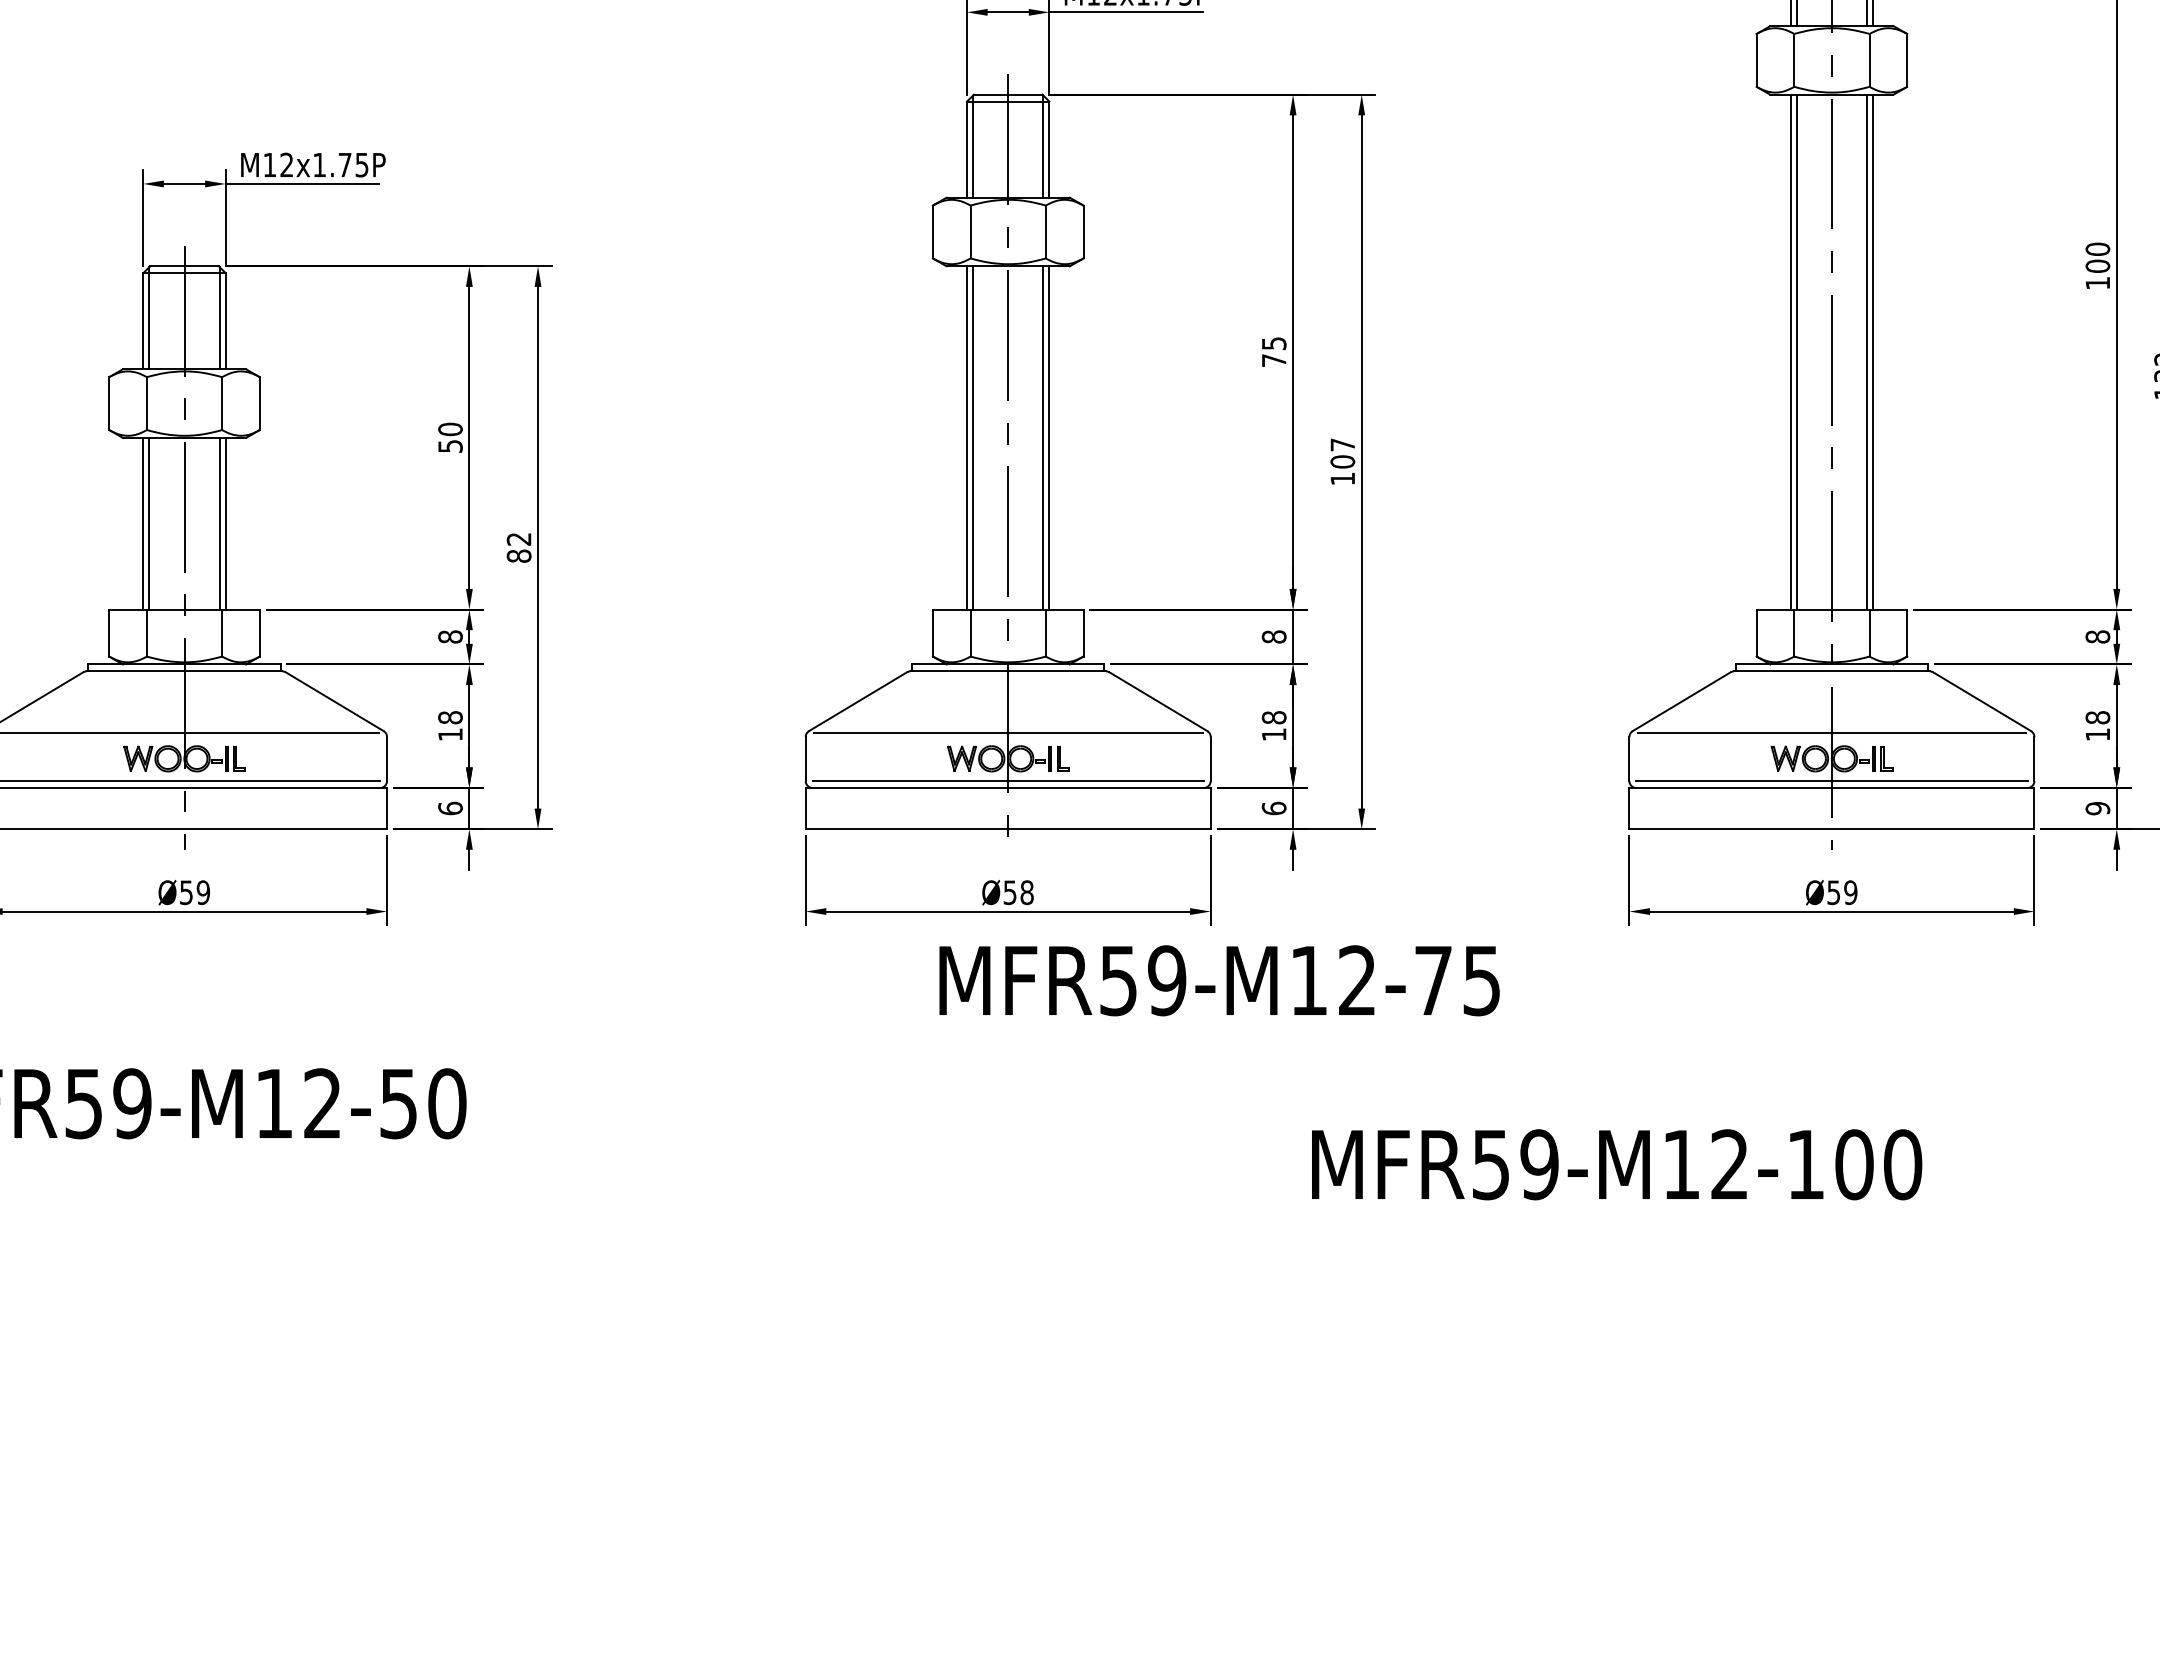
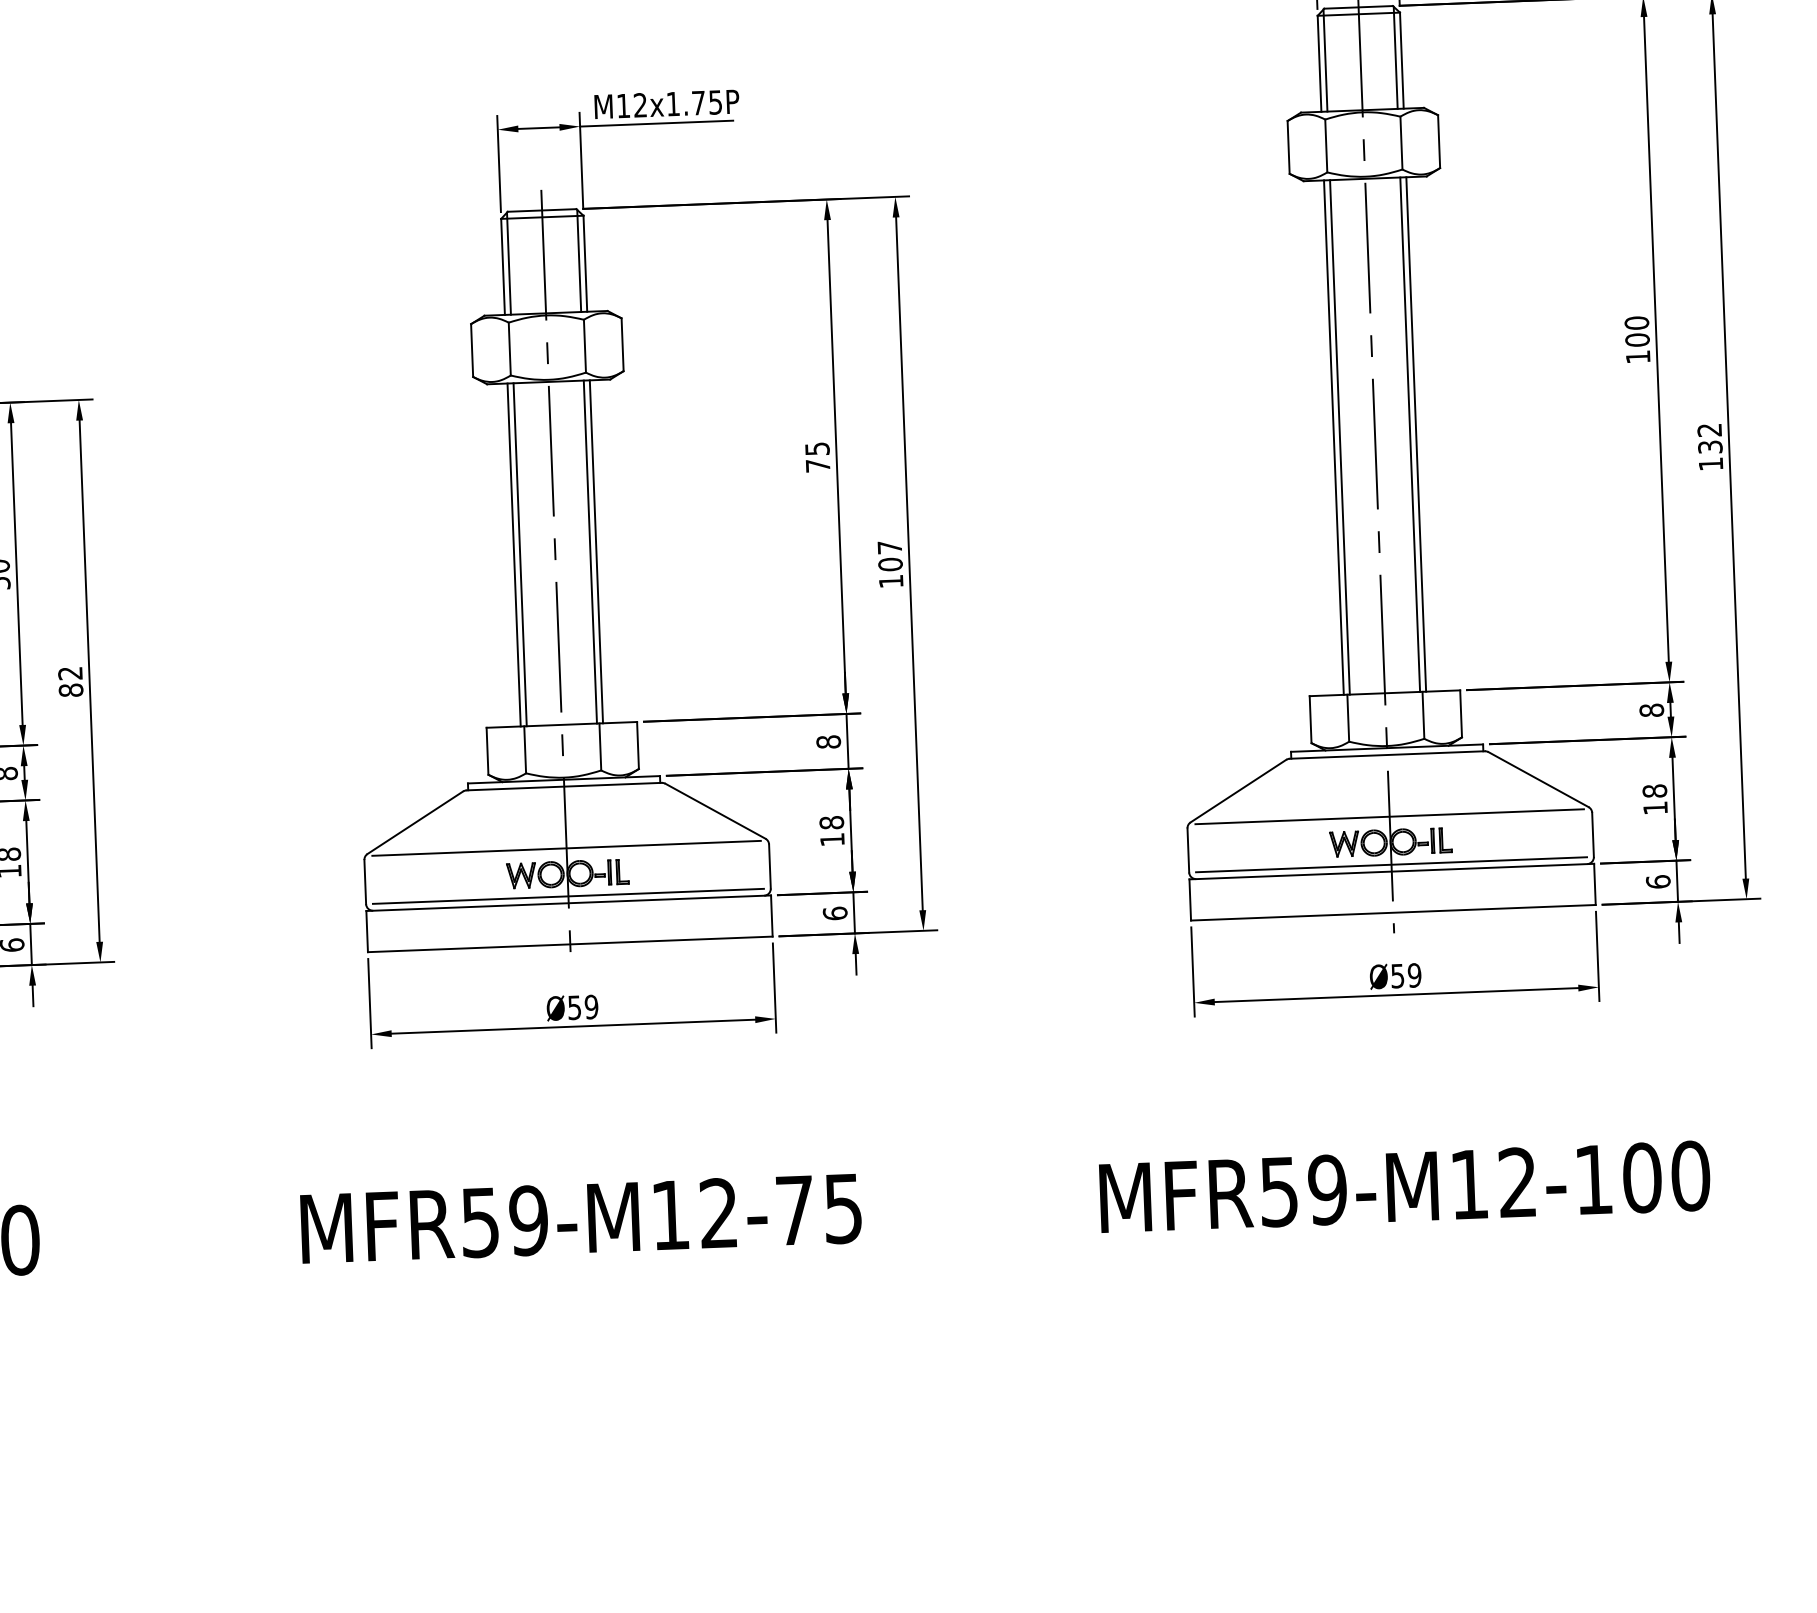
text: (2097, 808) -> (1657, 881), 9 -> 6
text: (1026, 892) -> (590, 1006), Ø58 -> Ø59
text: (1219, 980) -> (581, 1218), moved
text: (1617, 1164) -> (1405, 1186), moved

